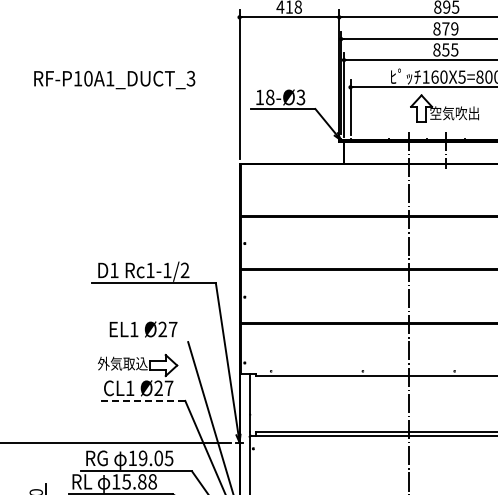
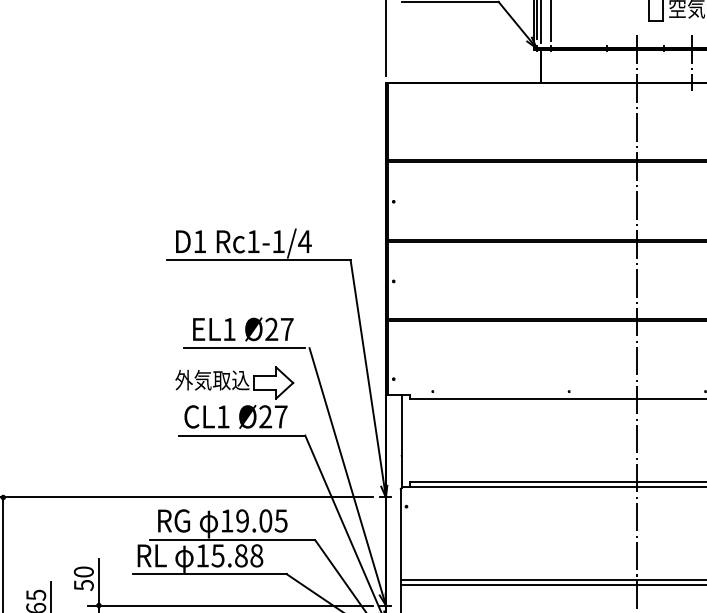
text: (184, 270) -> (304, 241), Rc1-1/2 -> Rc1-1/4
line: (143, 342) -> (243, 348), added
line: (142, 400) -> (241, 434), dashed -> solid

